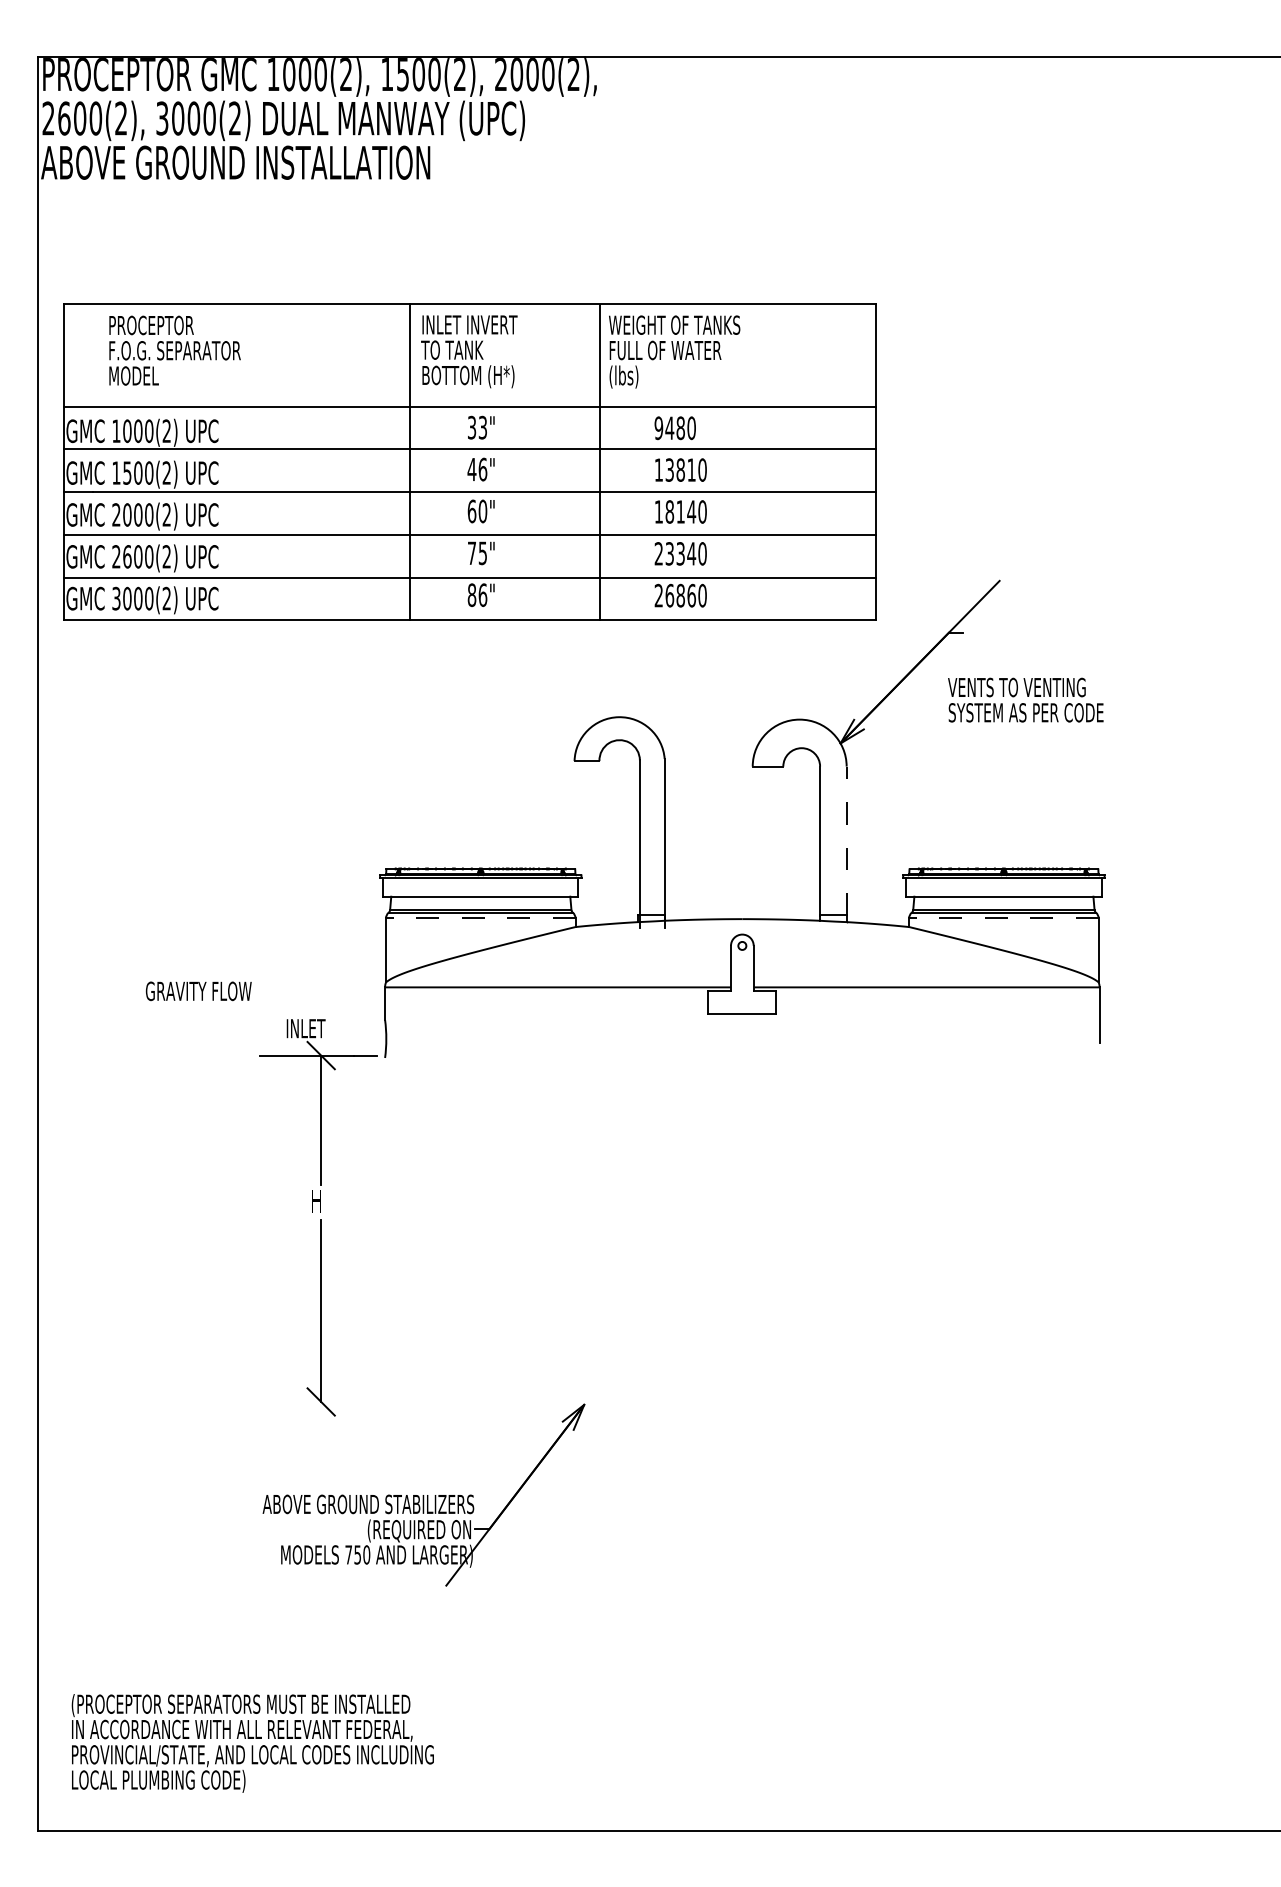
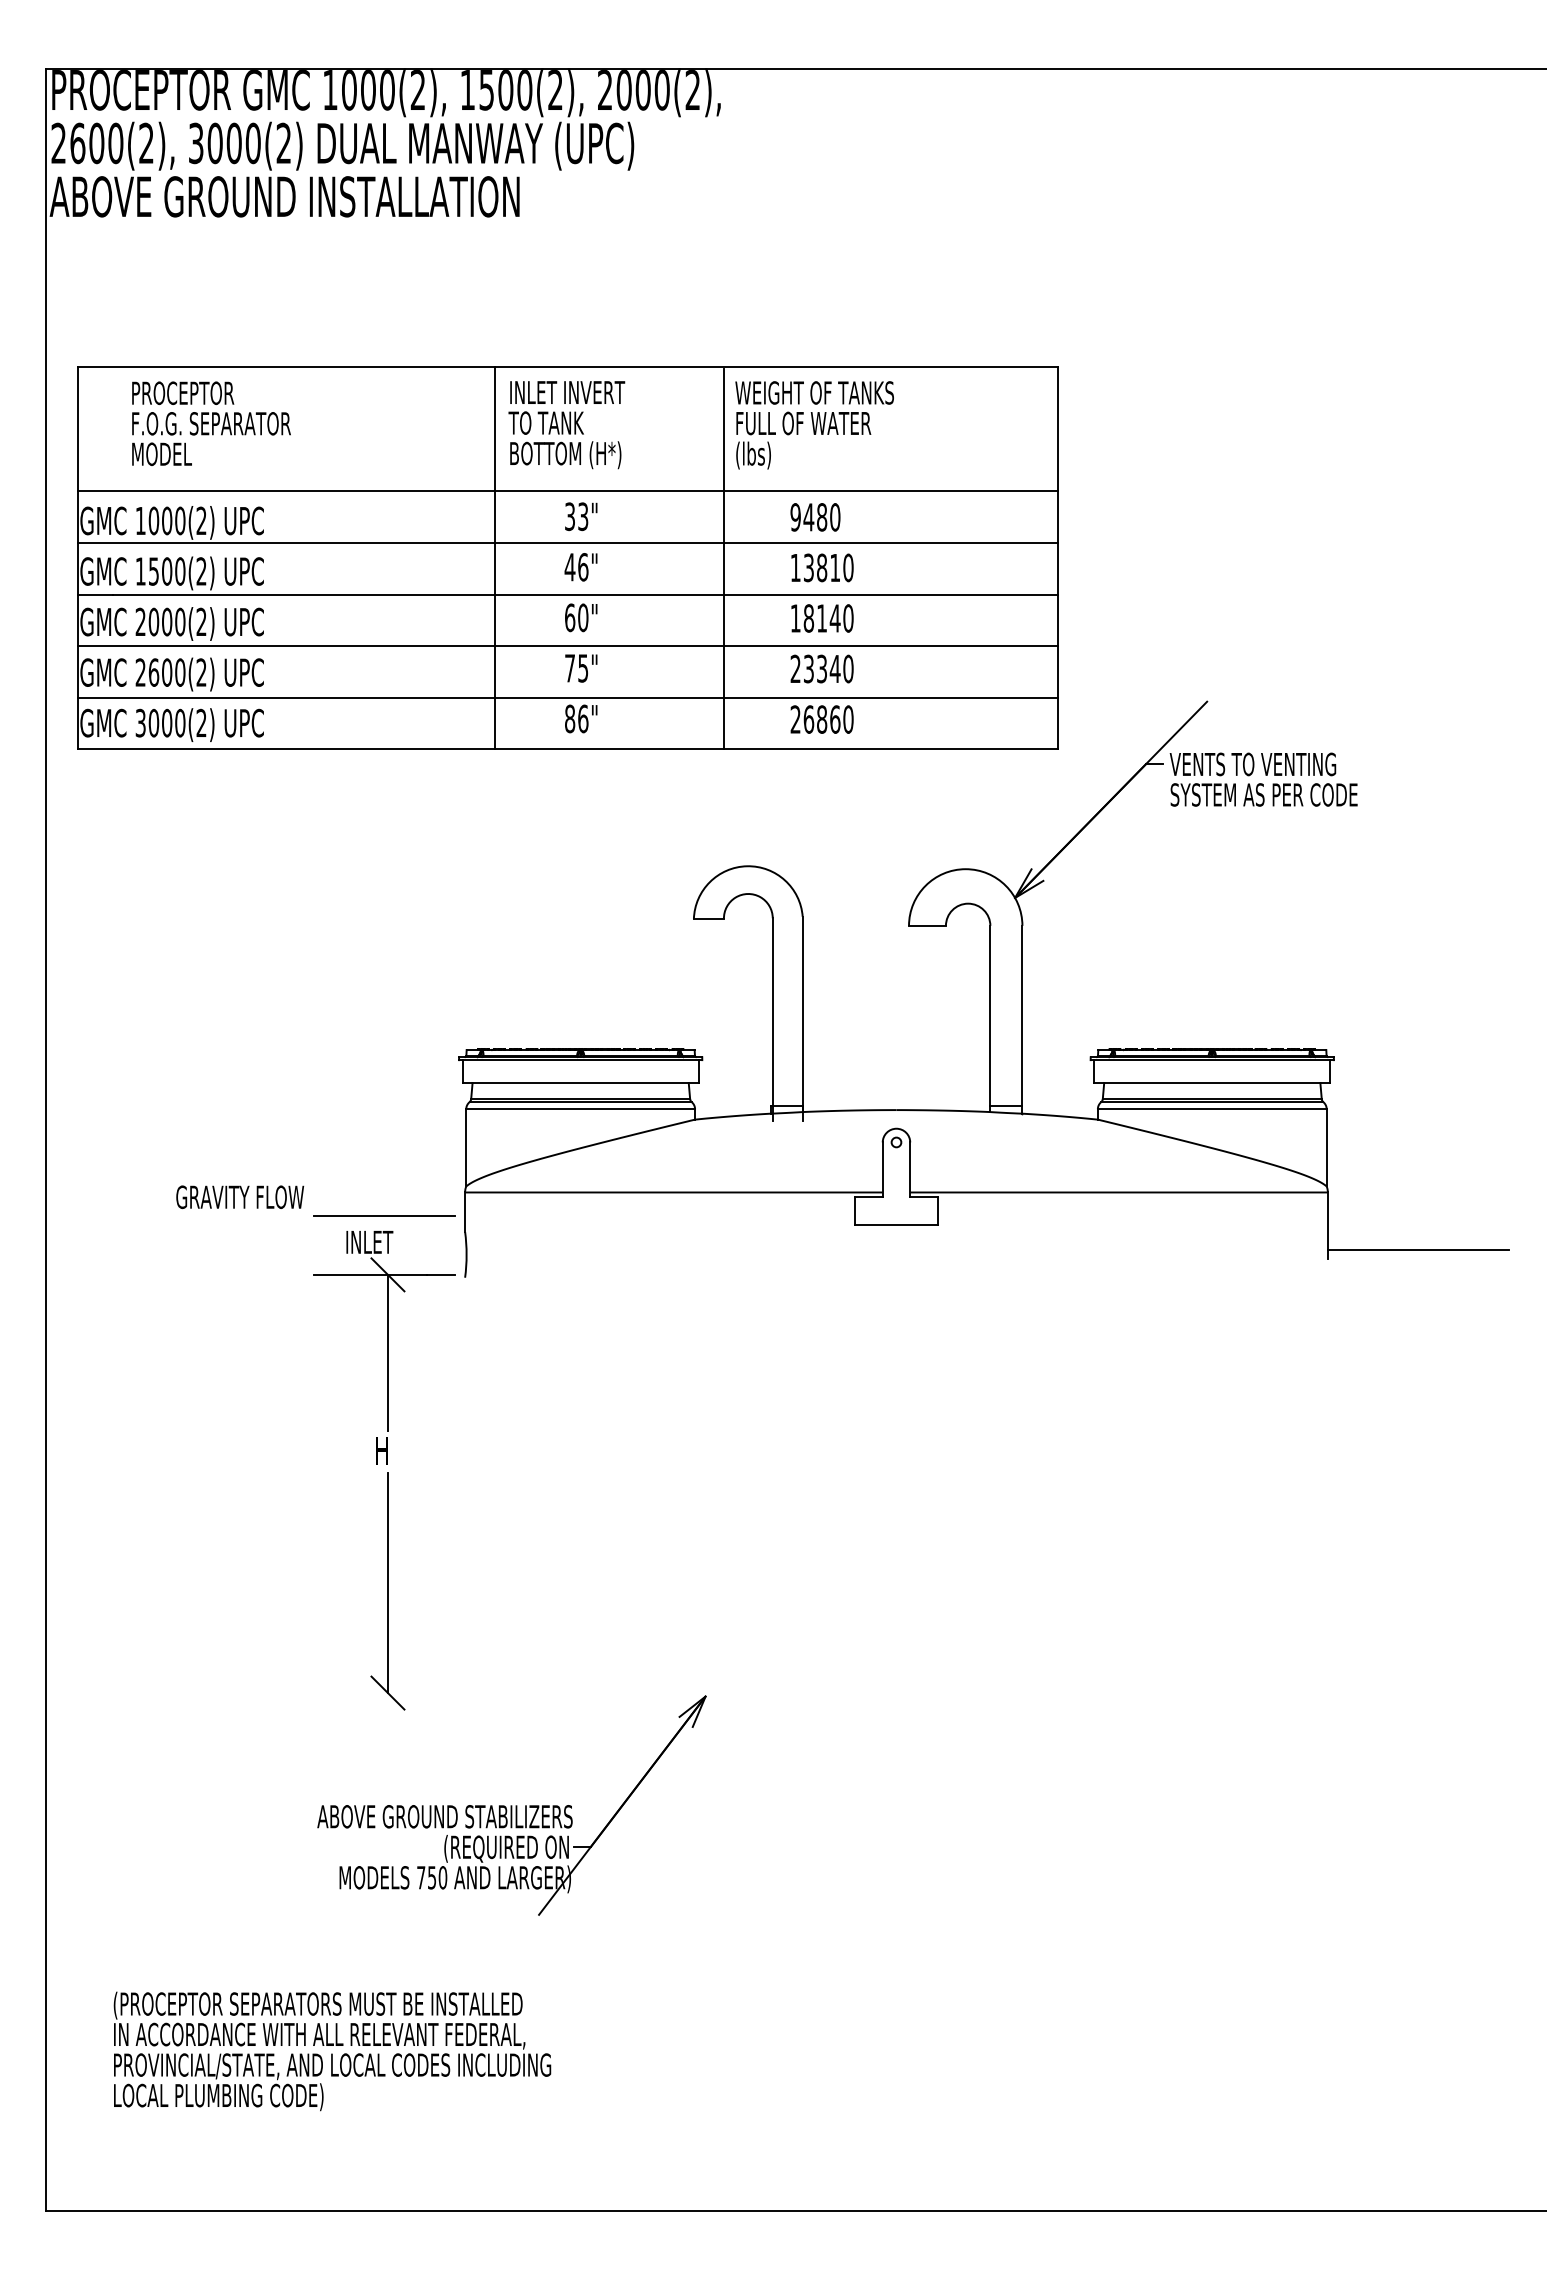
text: (1025, 700) -> (1263, 779), moved
line: (846, 840) -> (1022, 1015), dashed -> solid
line: (480, 918) -> (580, 1109), dashed -> solid
line: (1003, 918) -> (1211, 1109), dashed -> solid
line: (318, 1007) -> (384, 1216), added
line: (1173, 1034) -> (1417, 1249), added
text: (252, 1743) -> (332, 2051), moved

